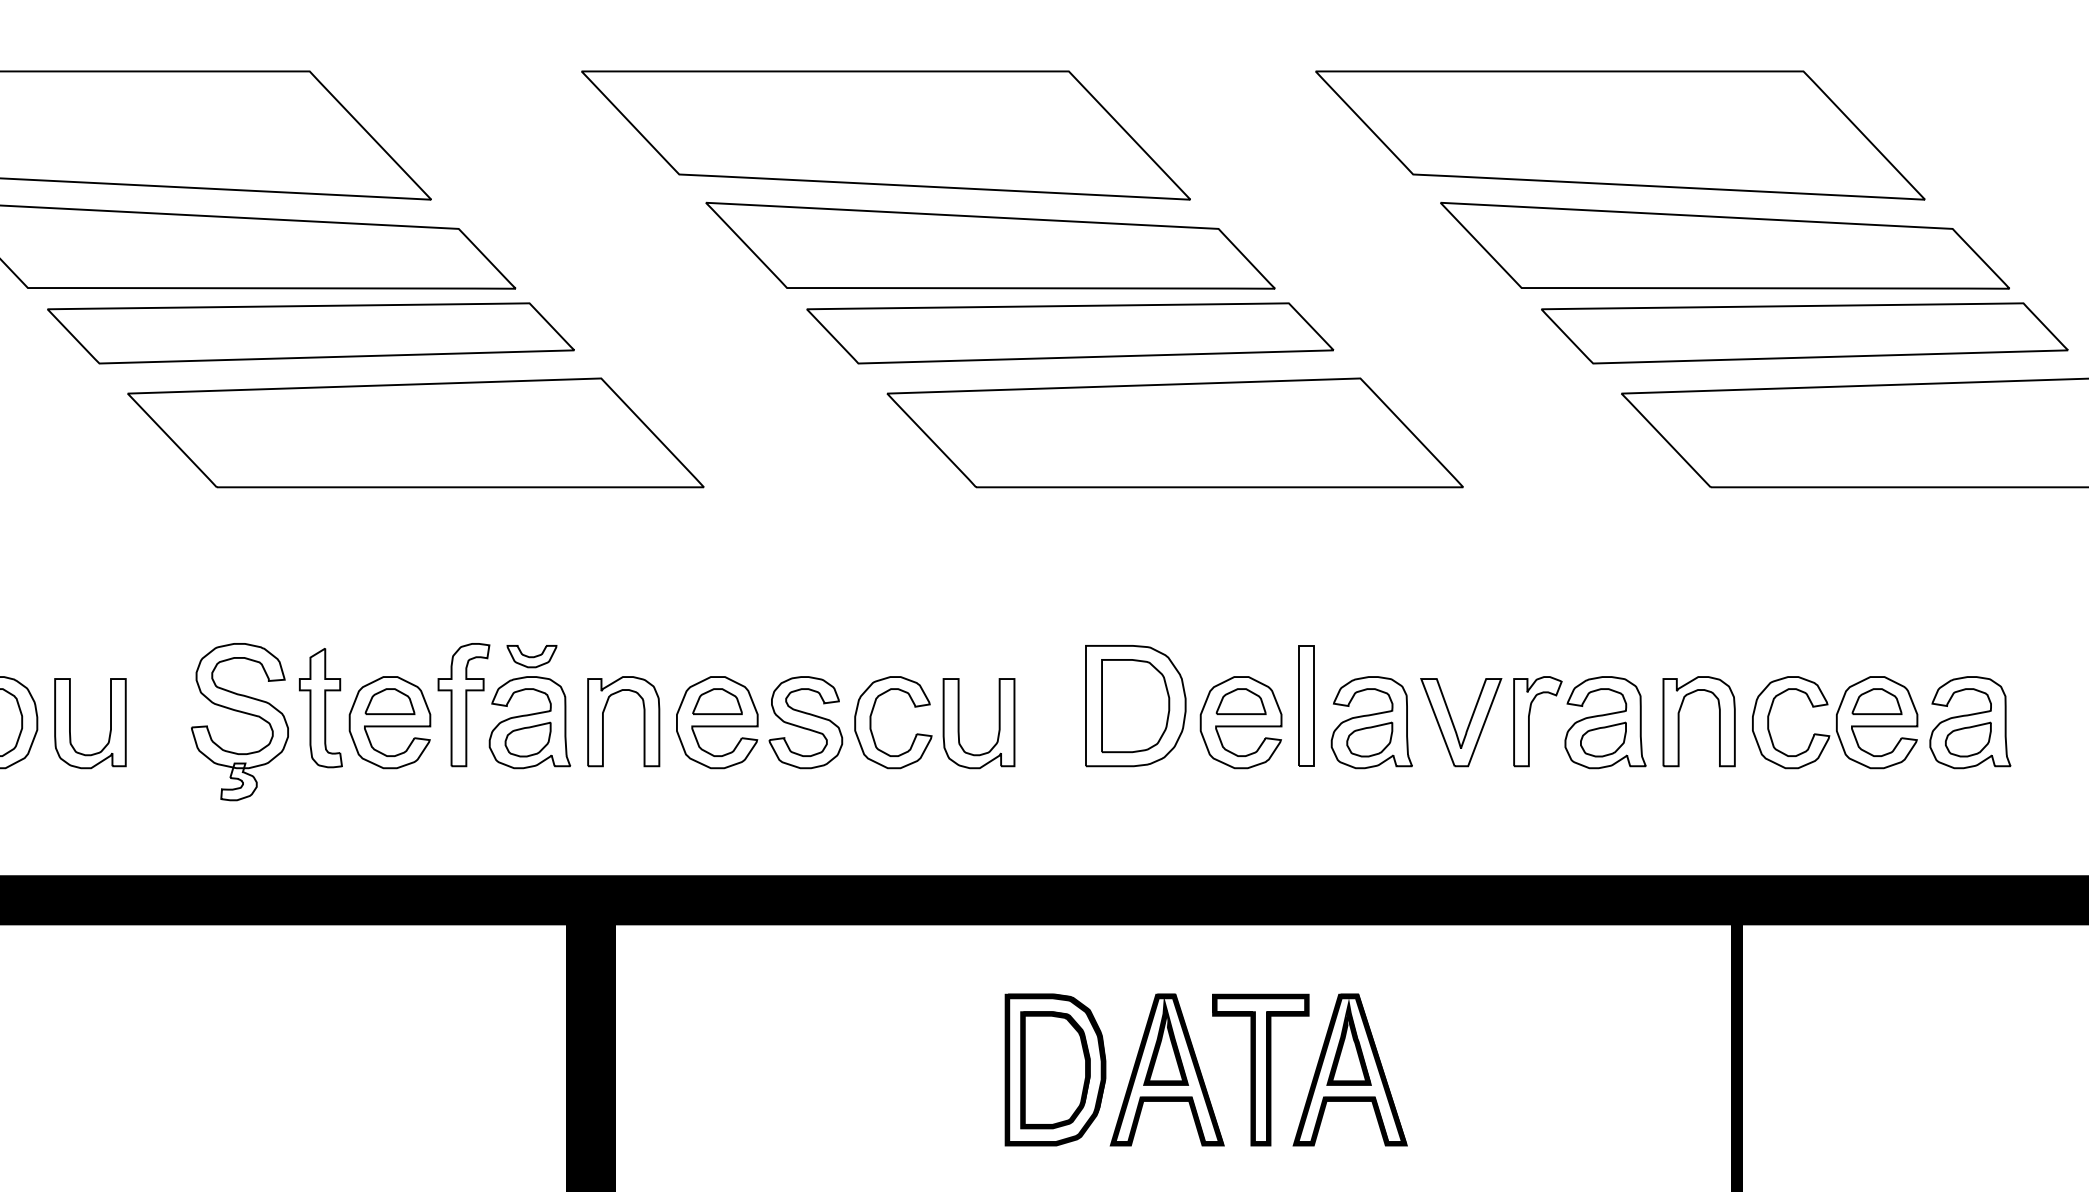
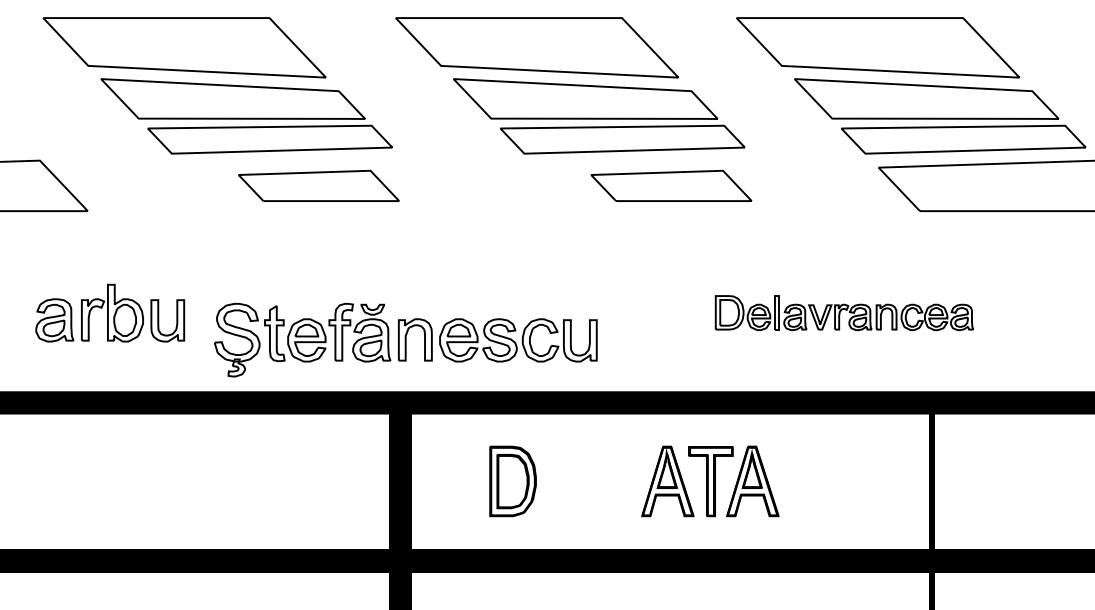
part: (415, 432) -> (318, 185), size x0.6
part: (1175, 432) -> (671, 185), size x0.6
part: (1548, 705) -> (844, 312), size x0.6
part: (602, 722) -> (405, 340), moved
part: (1054, 1069) -> (512, 481), moved

